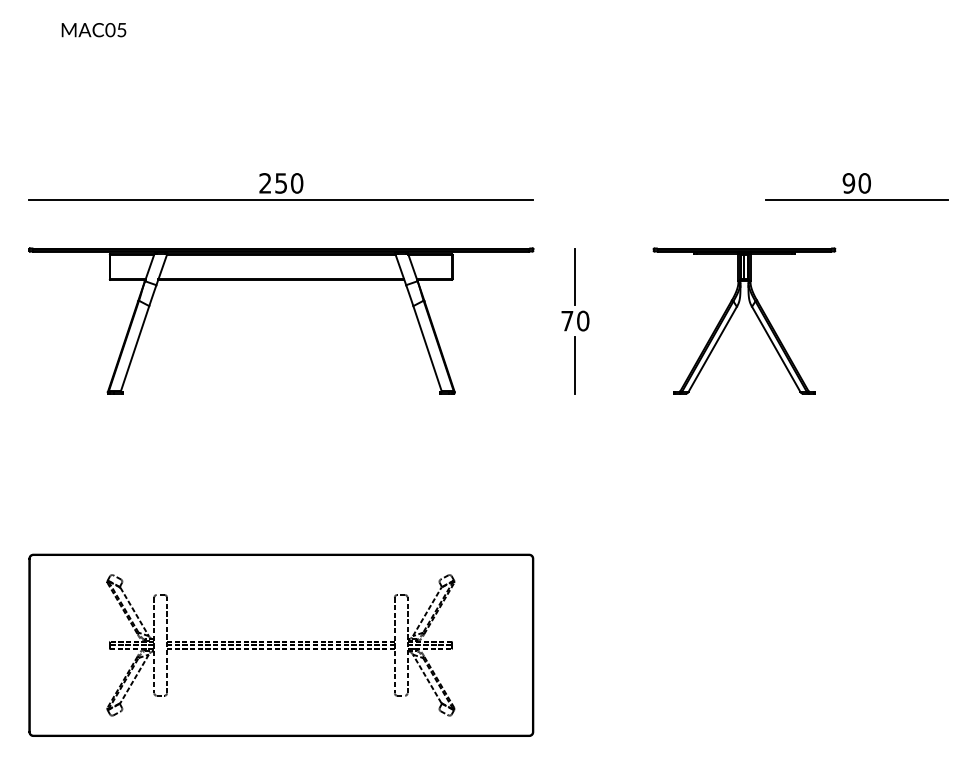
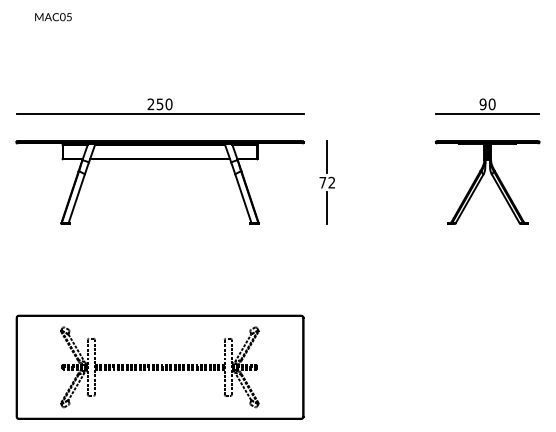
part: (733, 317) -> (481, 180), moved
text: (582, 320) -> (331, 182), 70 -> 72

